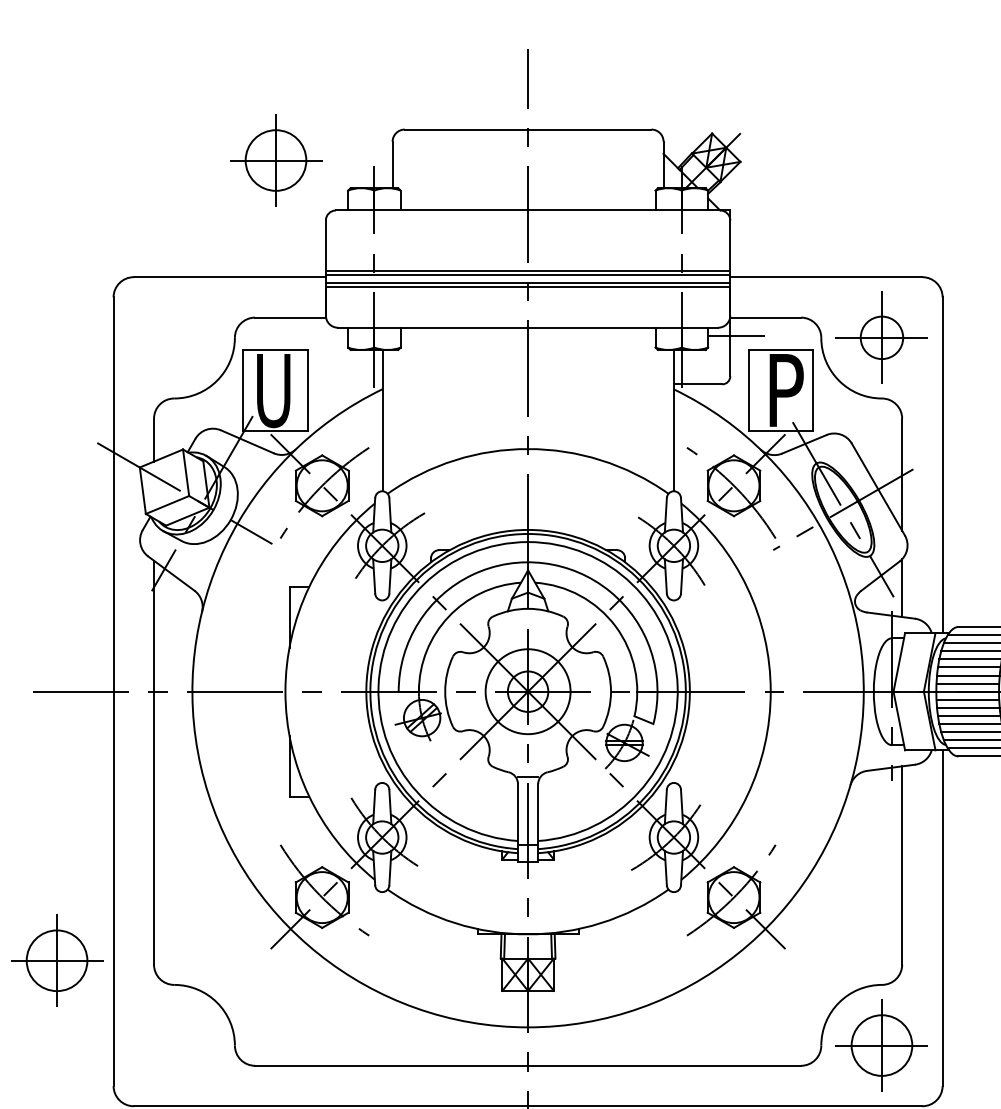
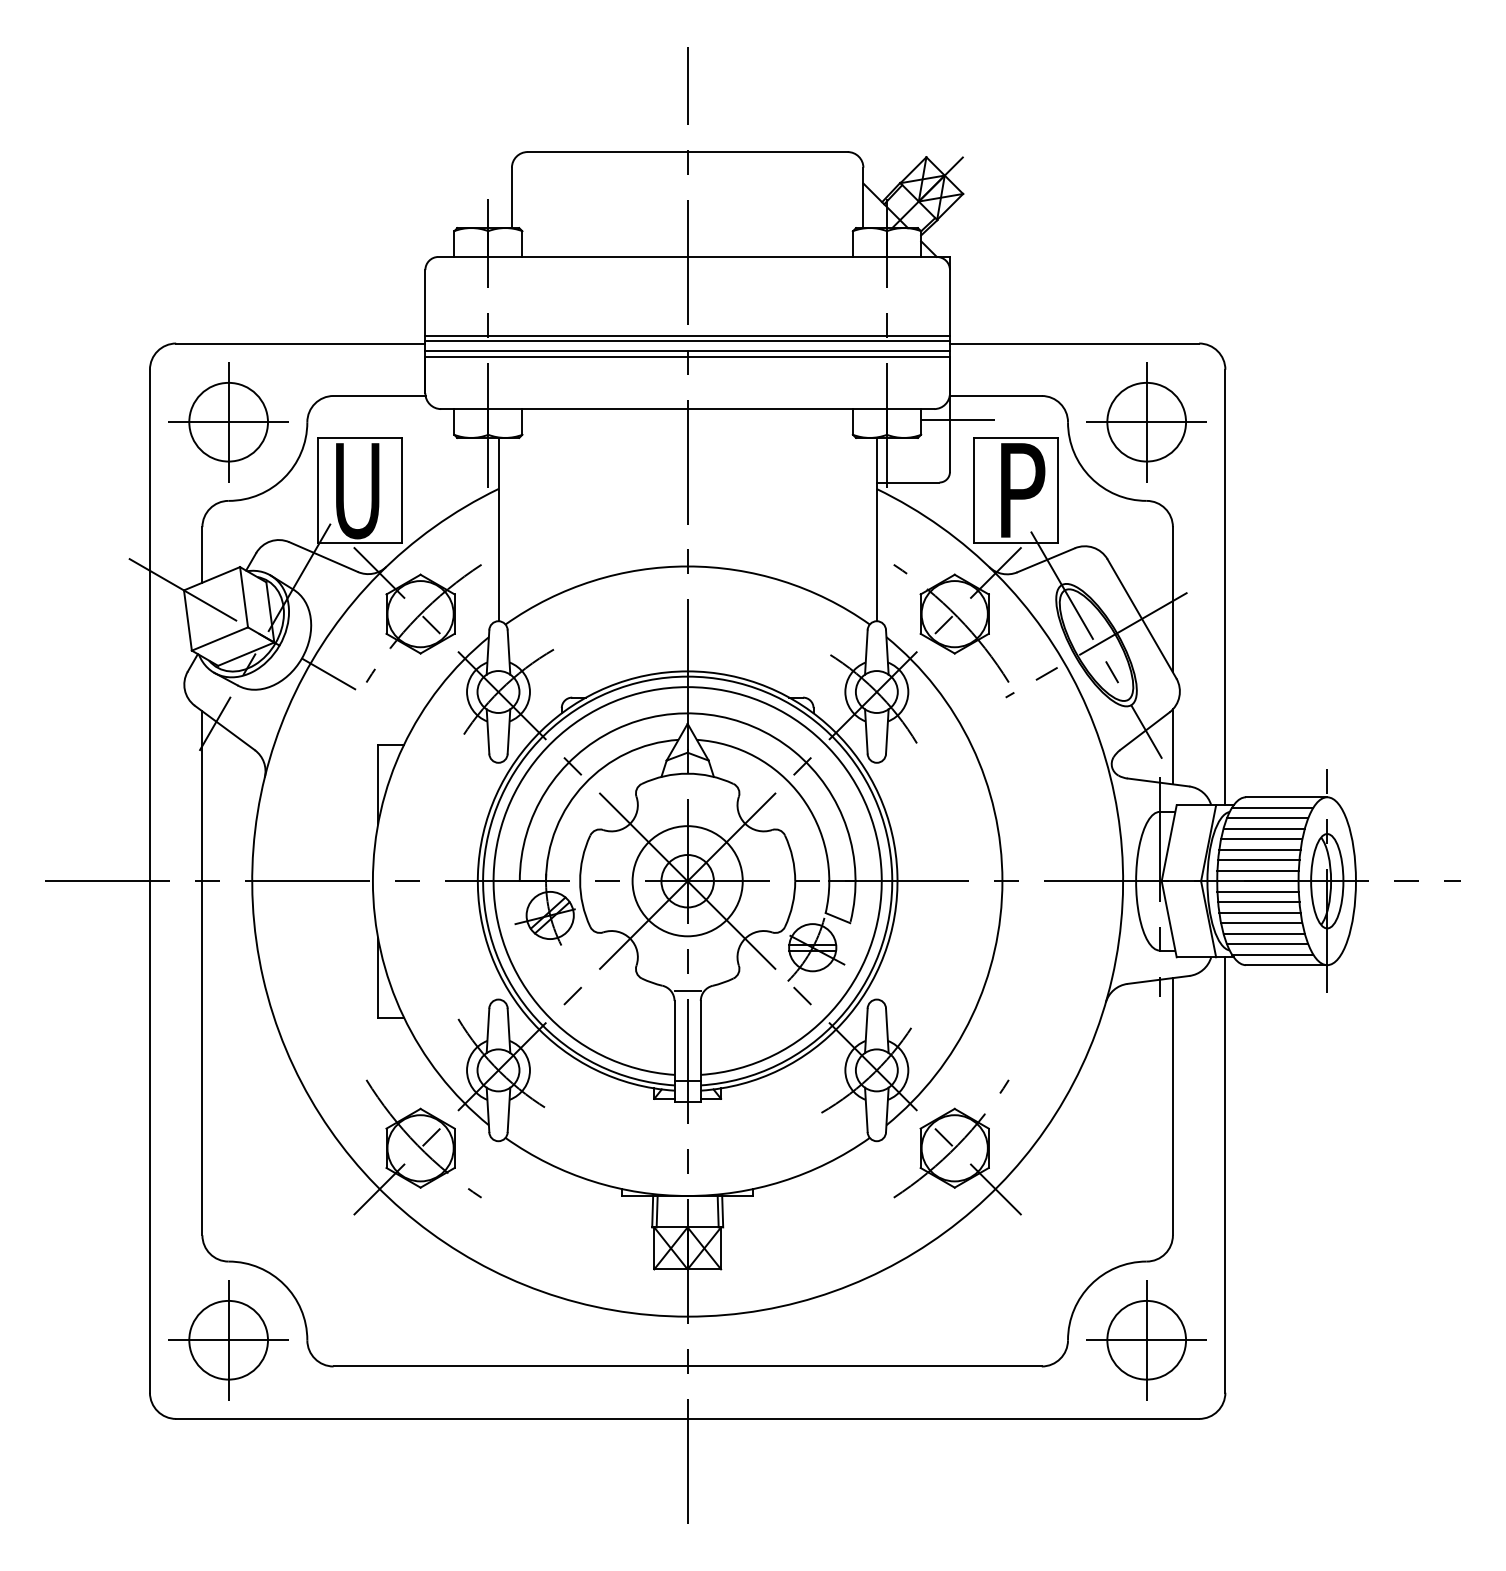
part: (275, 160) -> (228, 422), moved
circle: (881, 337) -> (1146, 421), size x1.43
part: (56, 960) -> (228, 1340), moved

